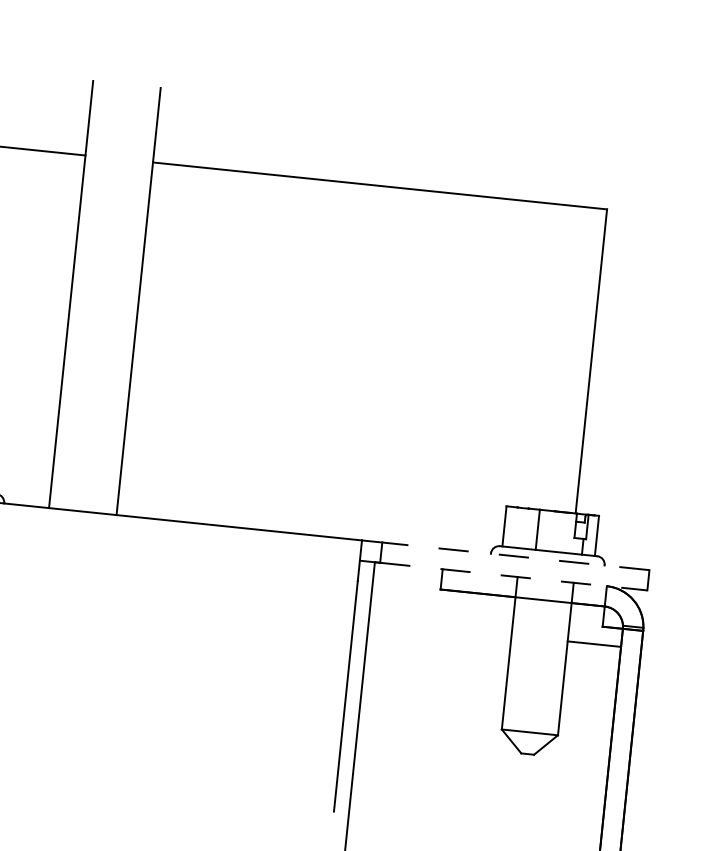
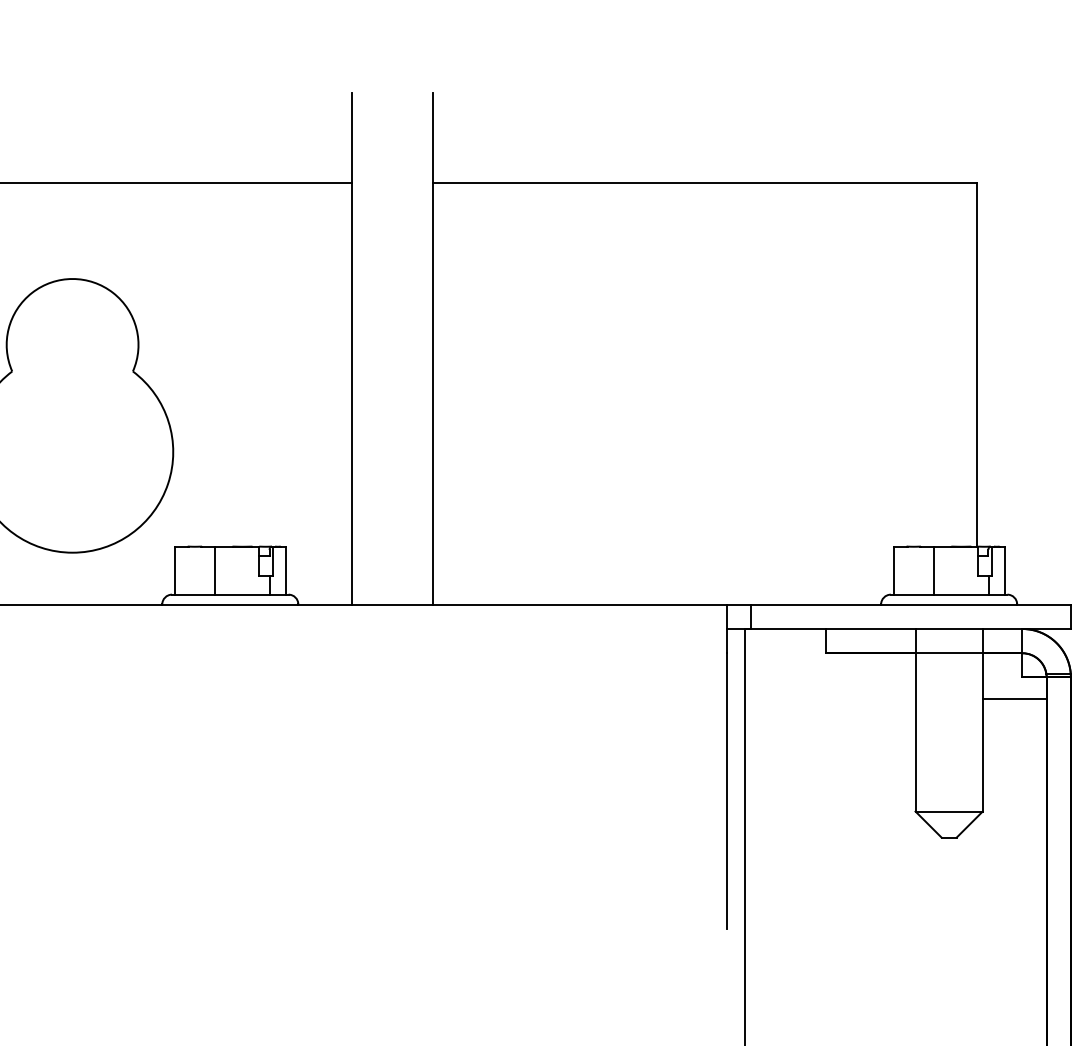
line: (515, 556) -> (910, 604), dashed -> solid
line: (513, 576) -> (910, 629), dashed -> solid

